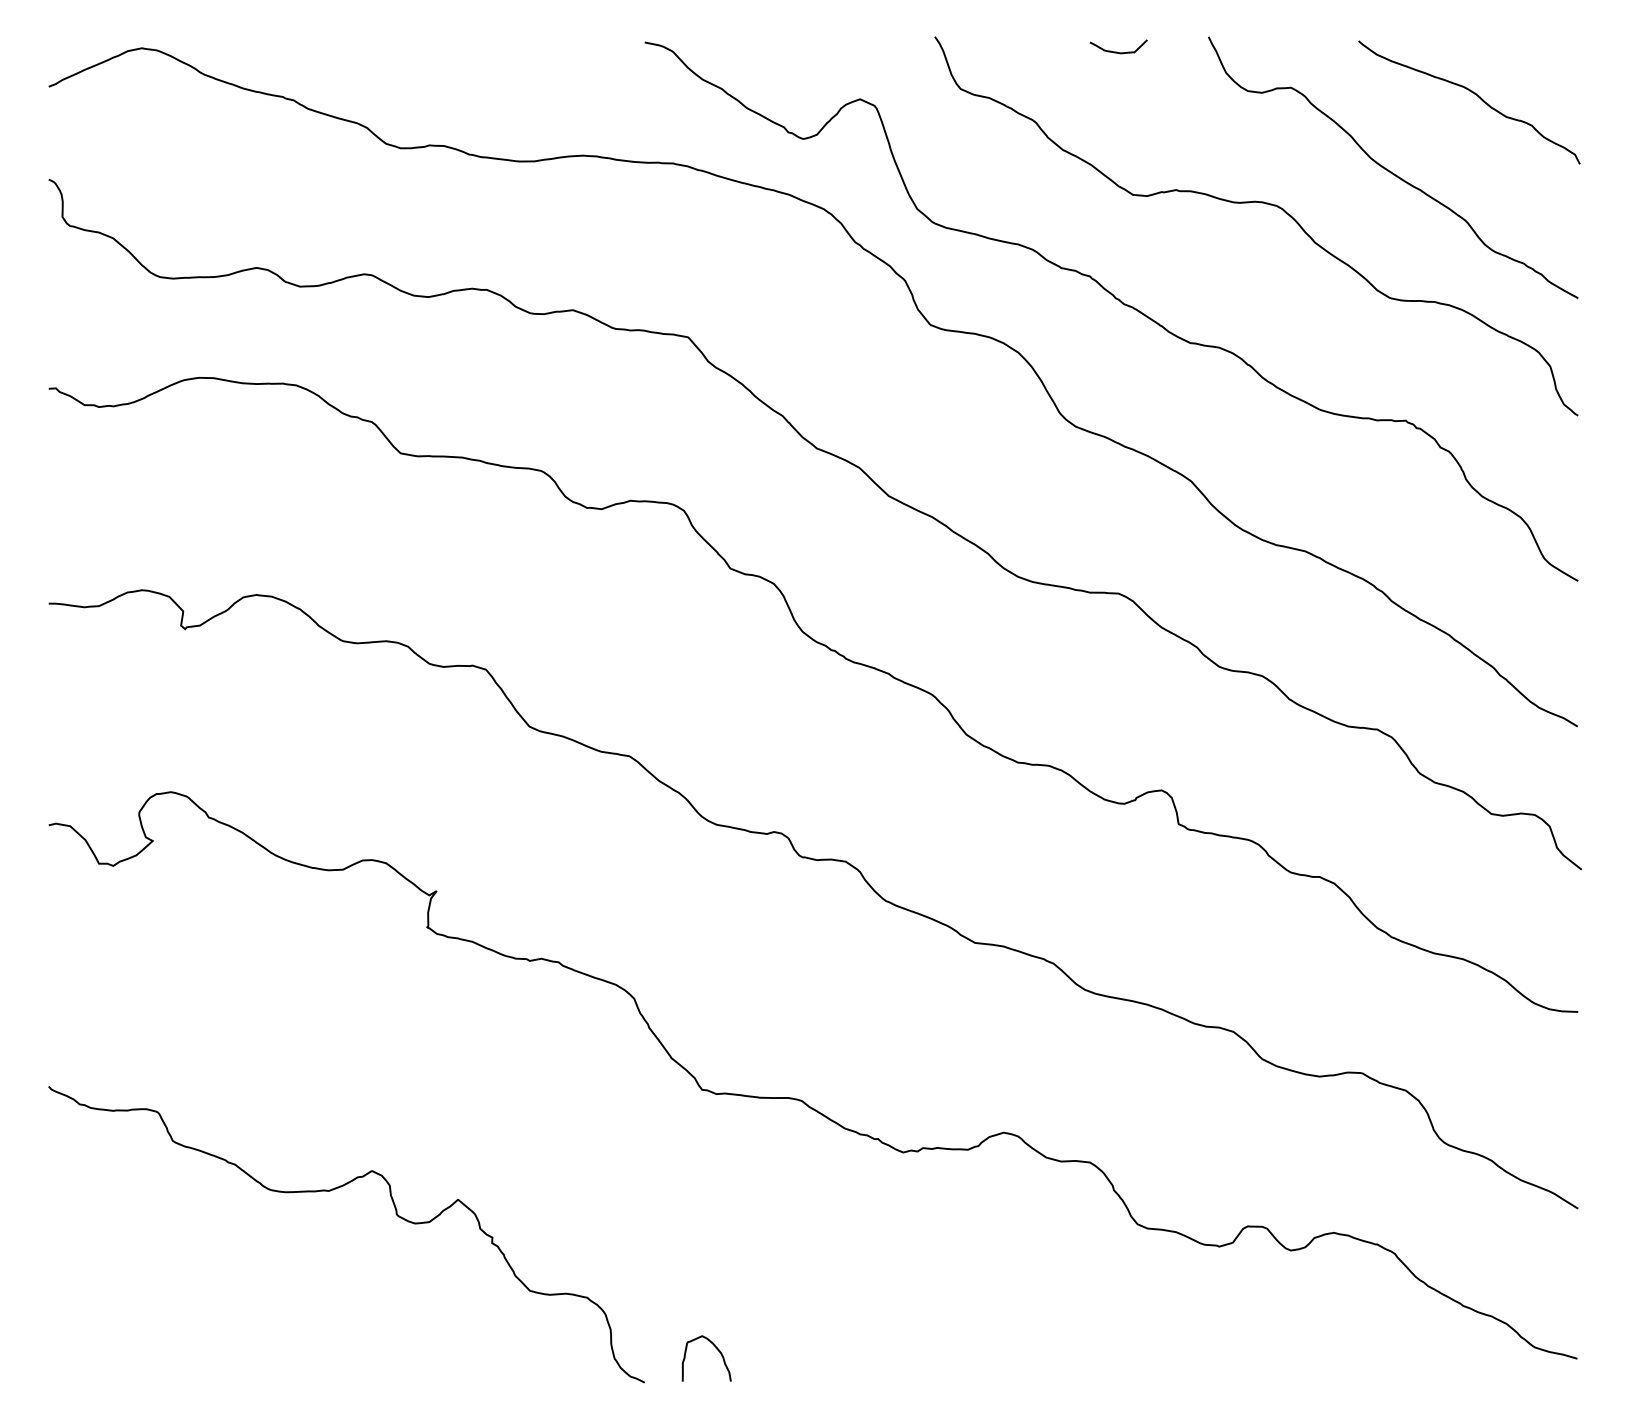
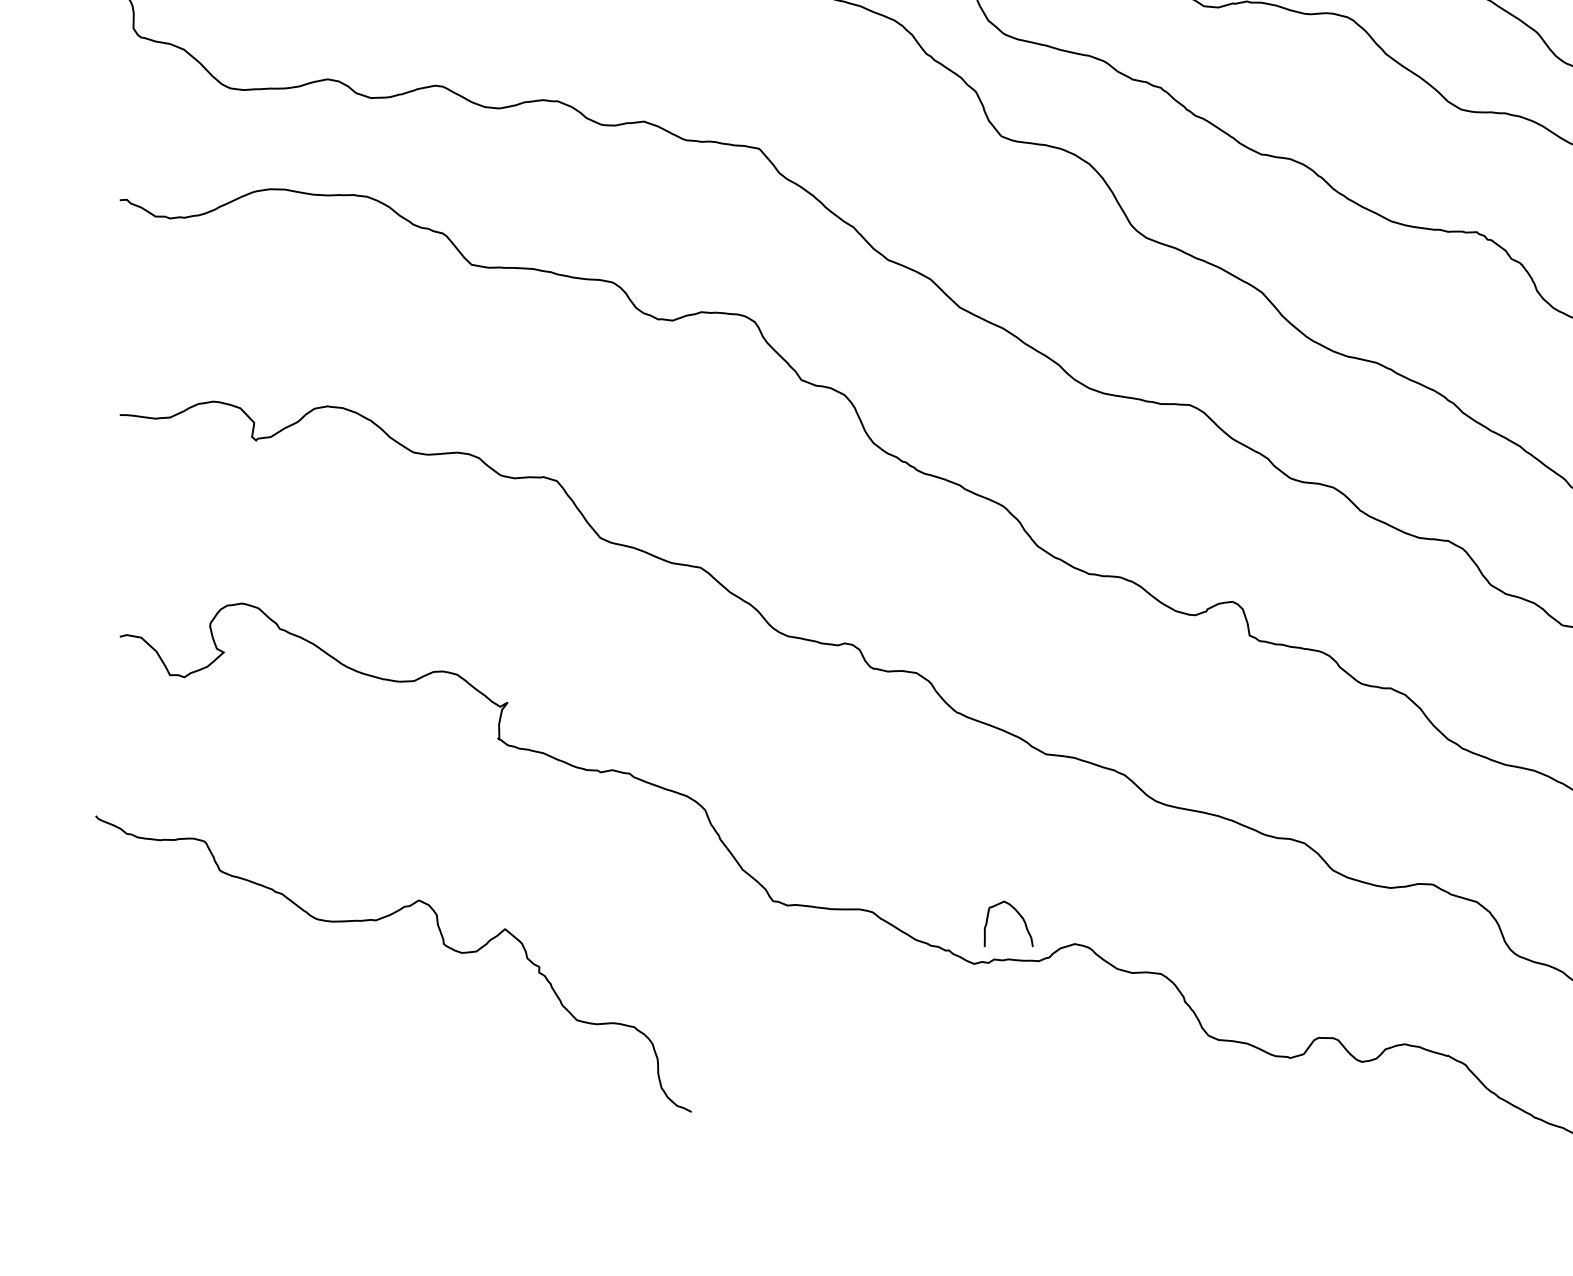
curve: (333, 1190) -> (380, 919), moved
curve: (716, 1349) -> (1018, 914), moved

